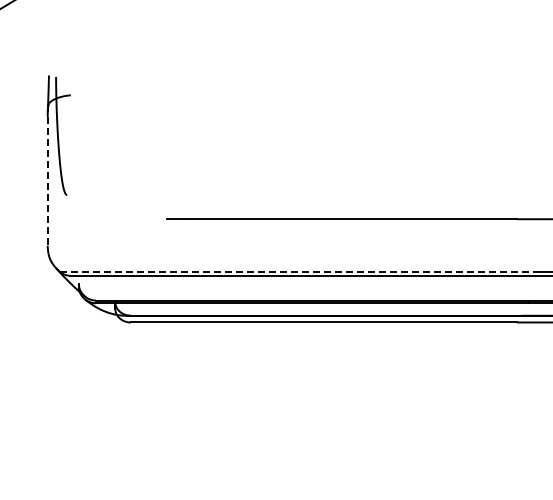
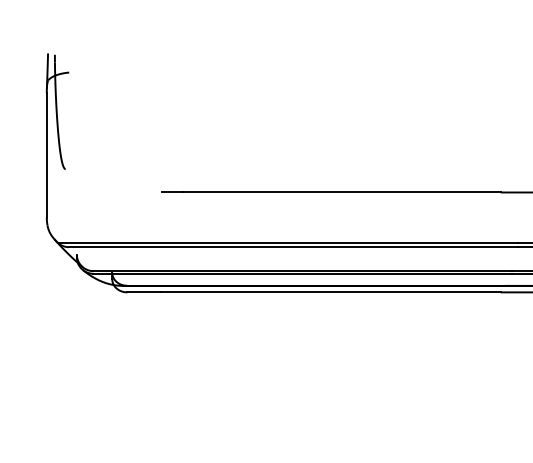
line: (47, 181) -> (46, 155), dashed -> solid
line: (298, 271) -> (289, 243), dashed -> solid

